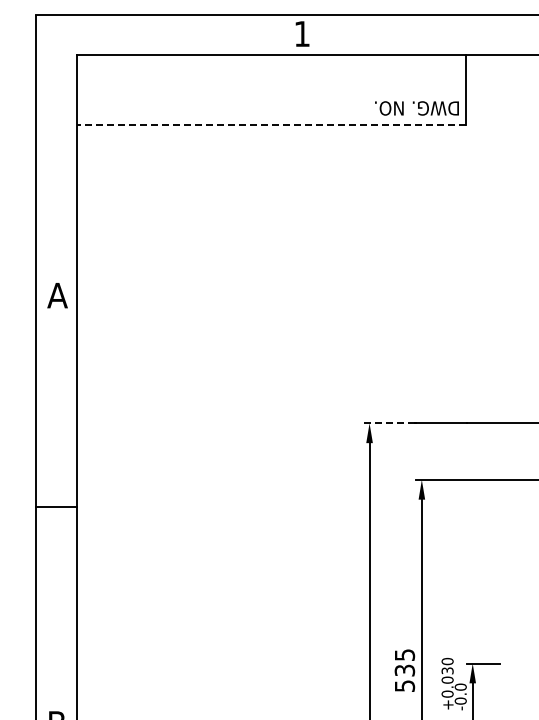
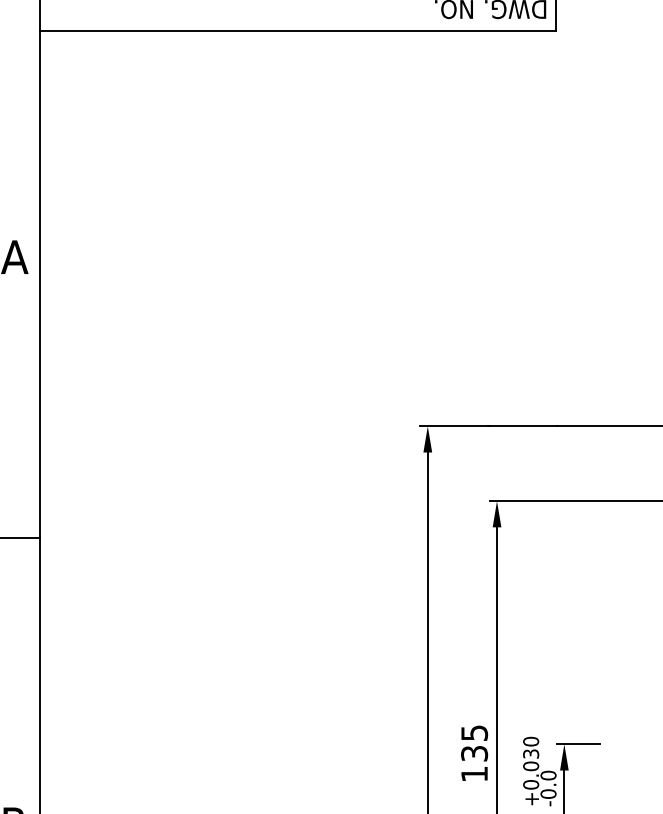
line: (271, 124) -> (297, 30), dashed -> solid
line: (388, 423) -> (452, 426), dashed -> solid
text: (405, 685) -> (475, 773), 535 -> 135

